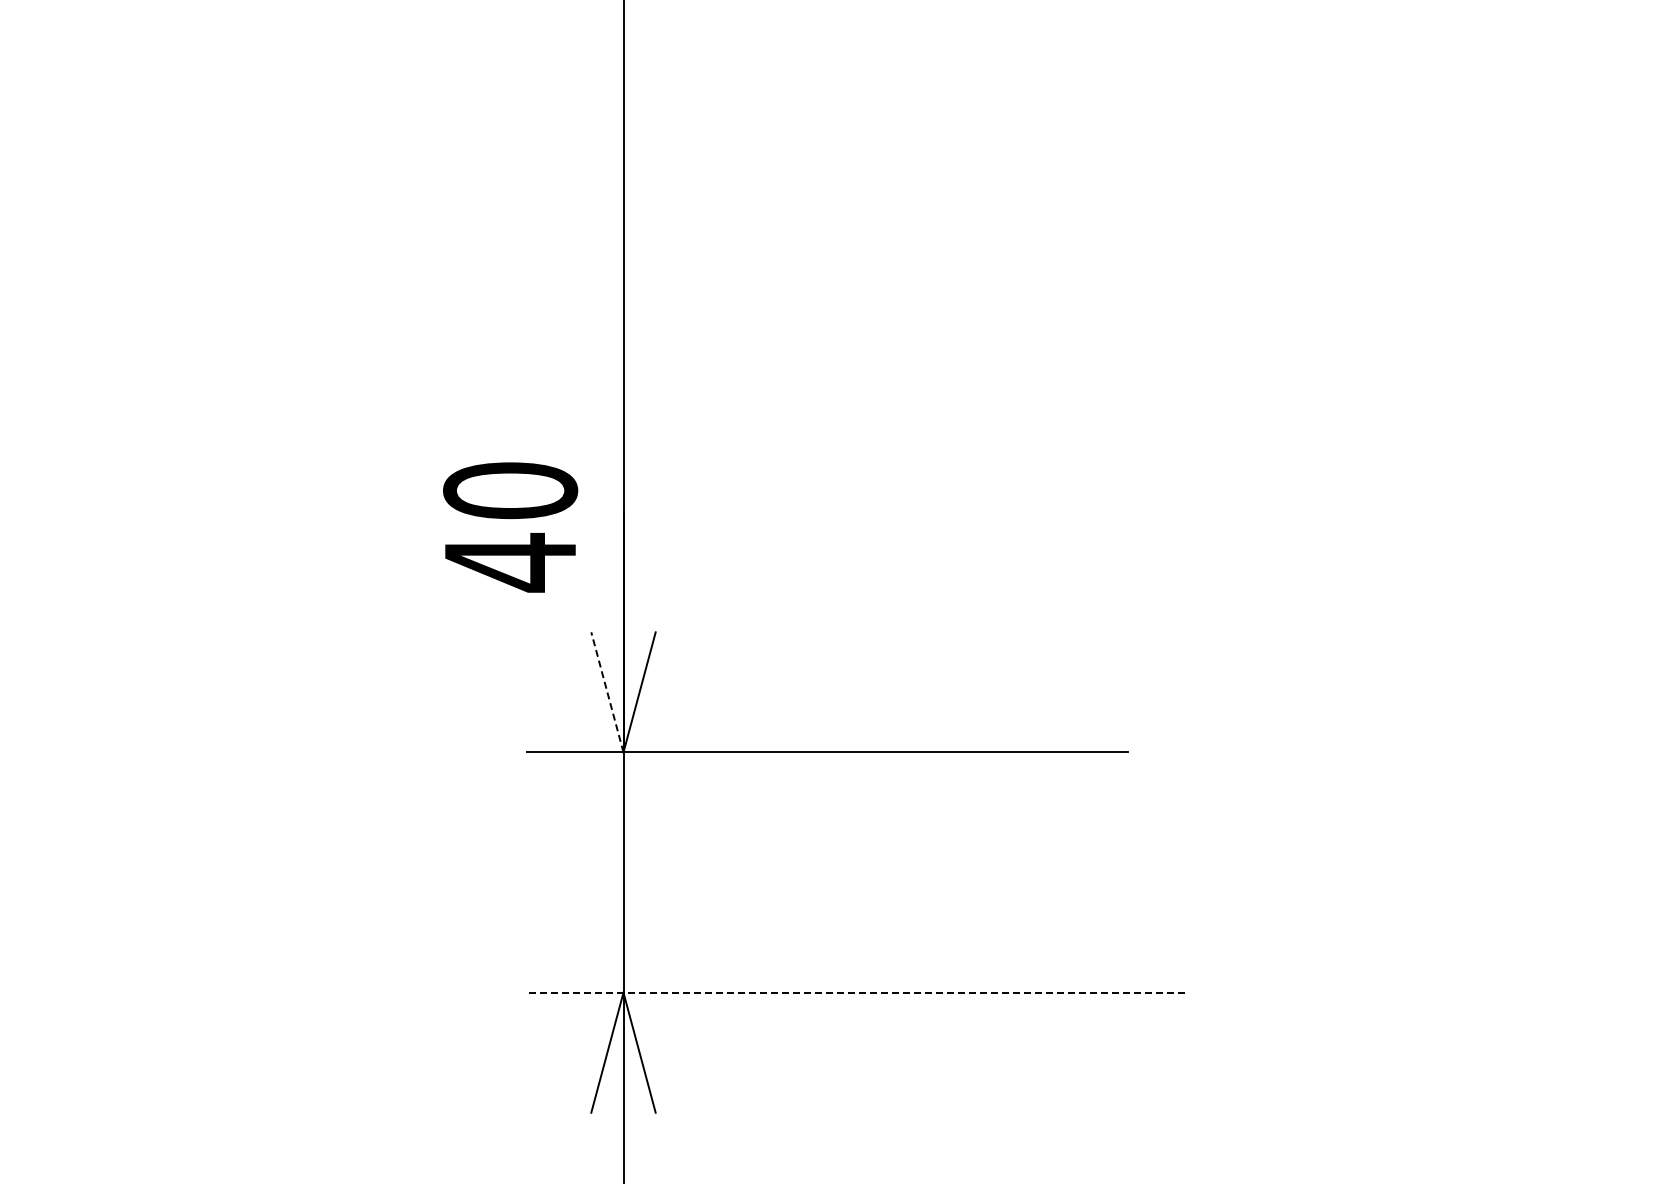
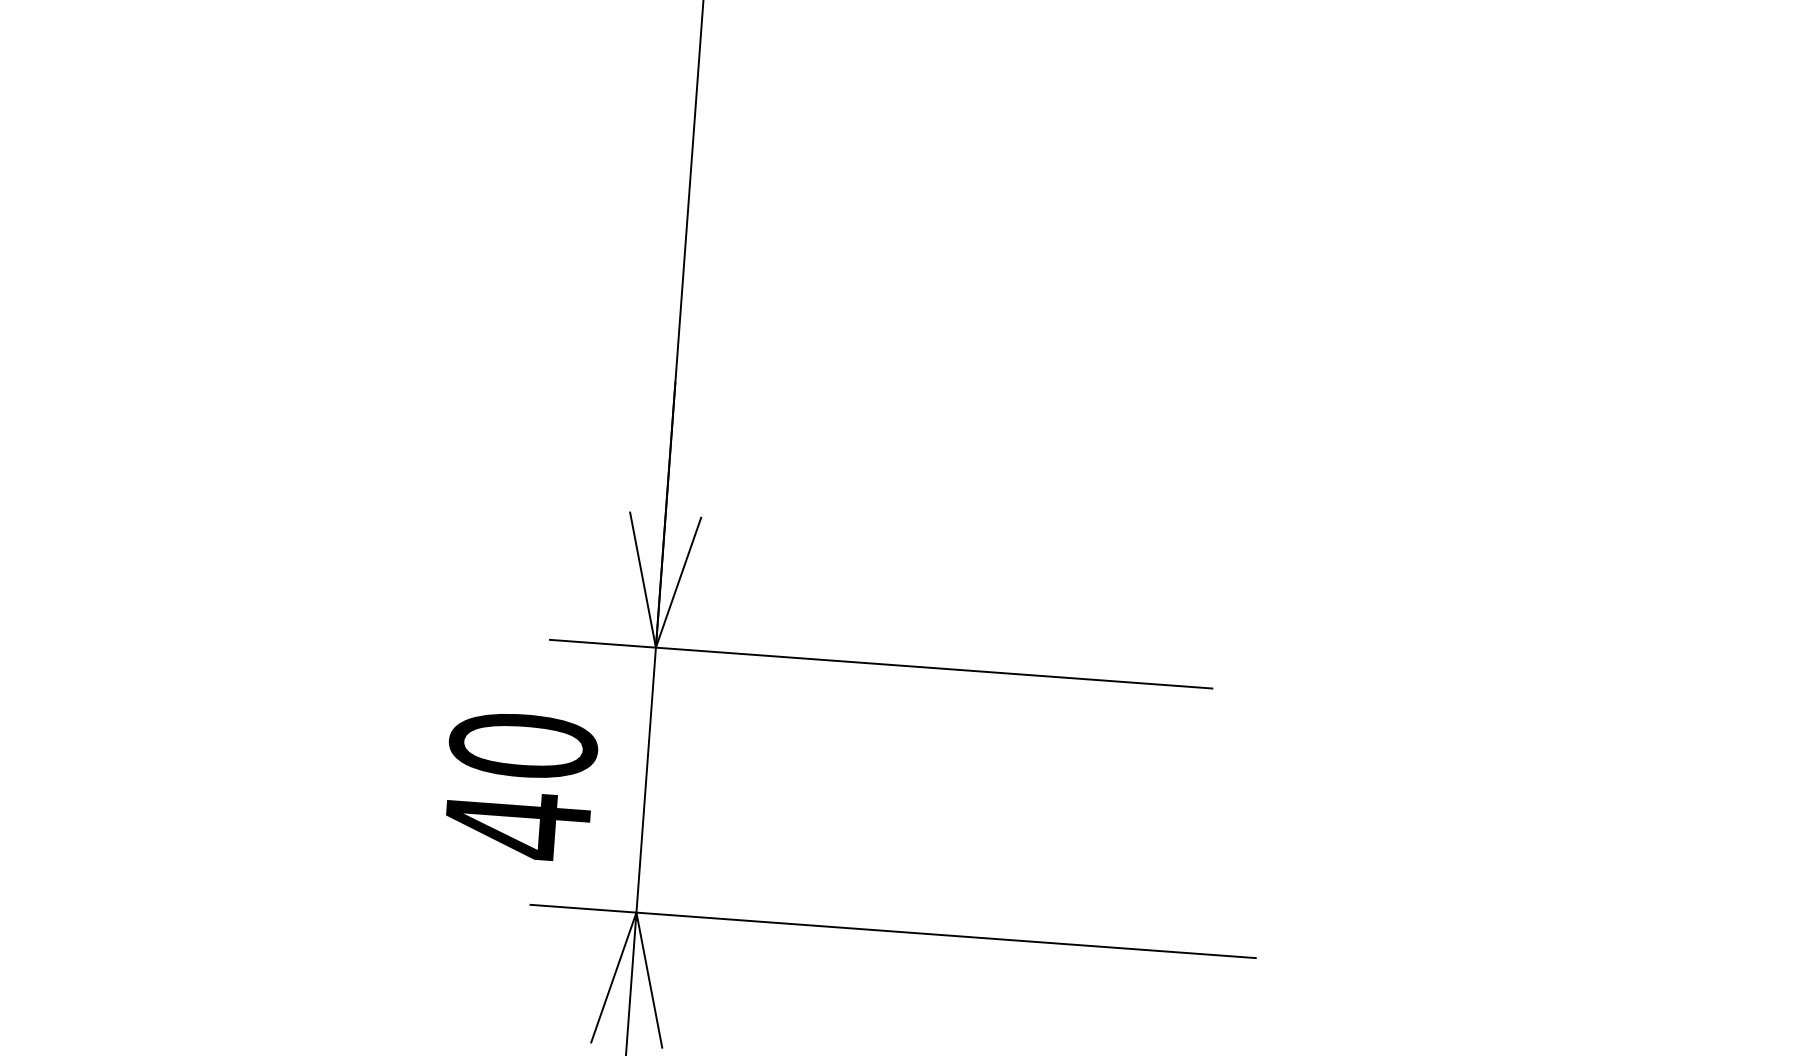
text: (510, 527) -> (520, 786), moved
line: (607, 691) -> (643, 579), dashed -> solid
line: (856, 992) -> (893, 931), dashed -> solid

